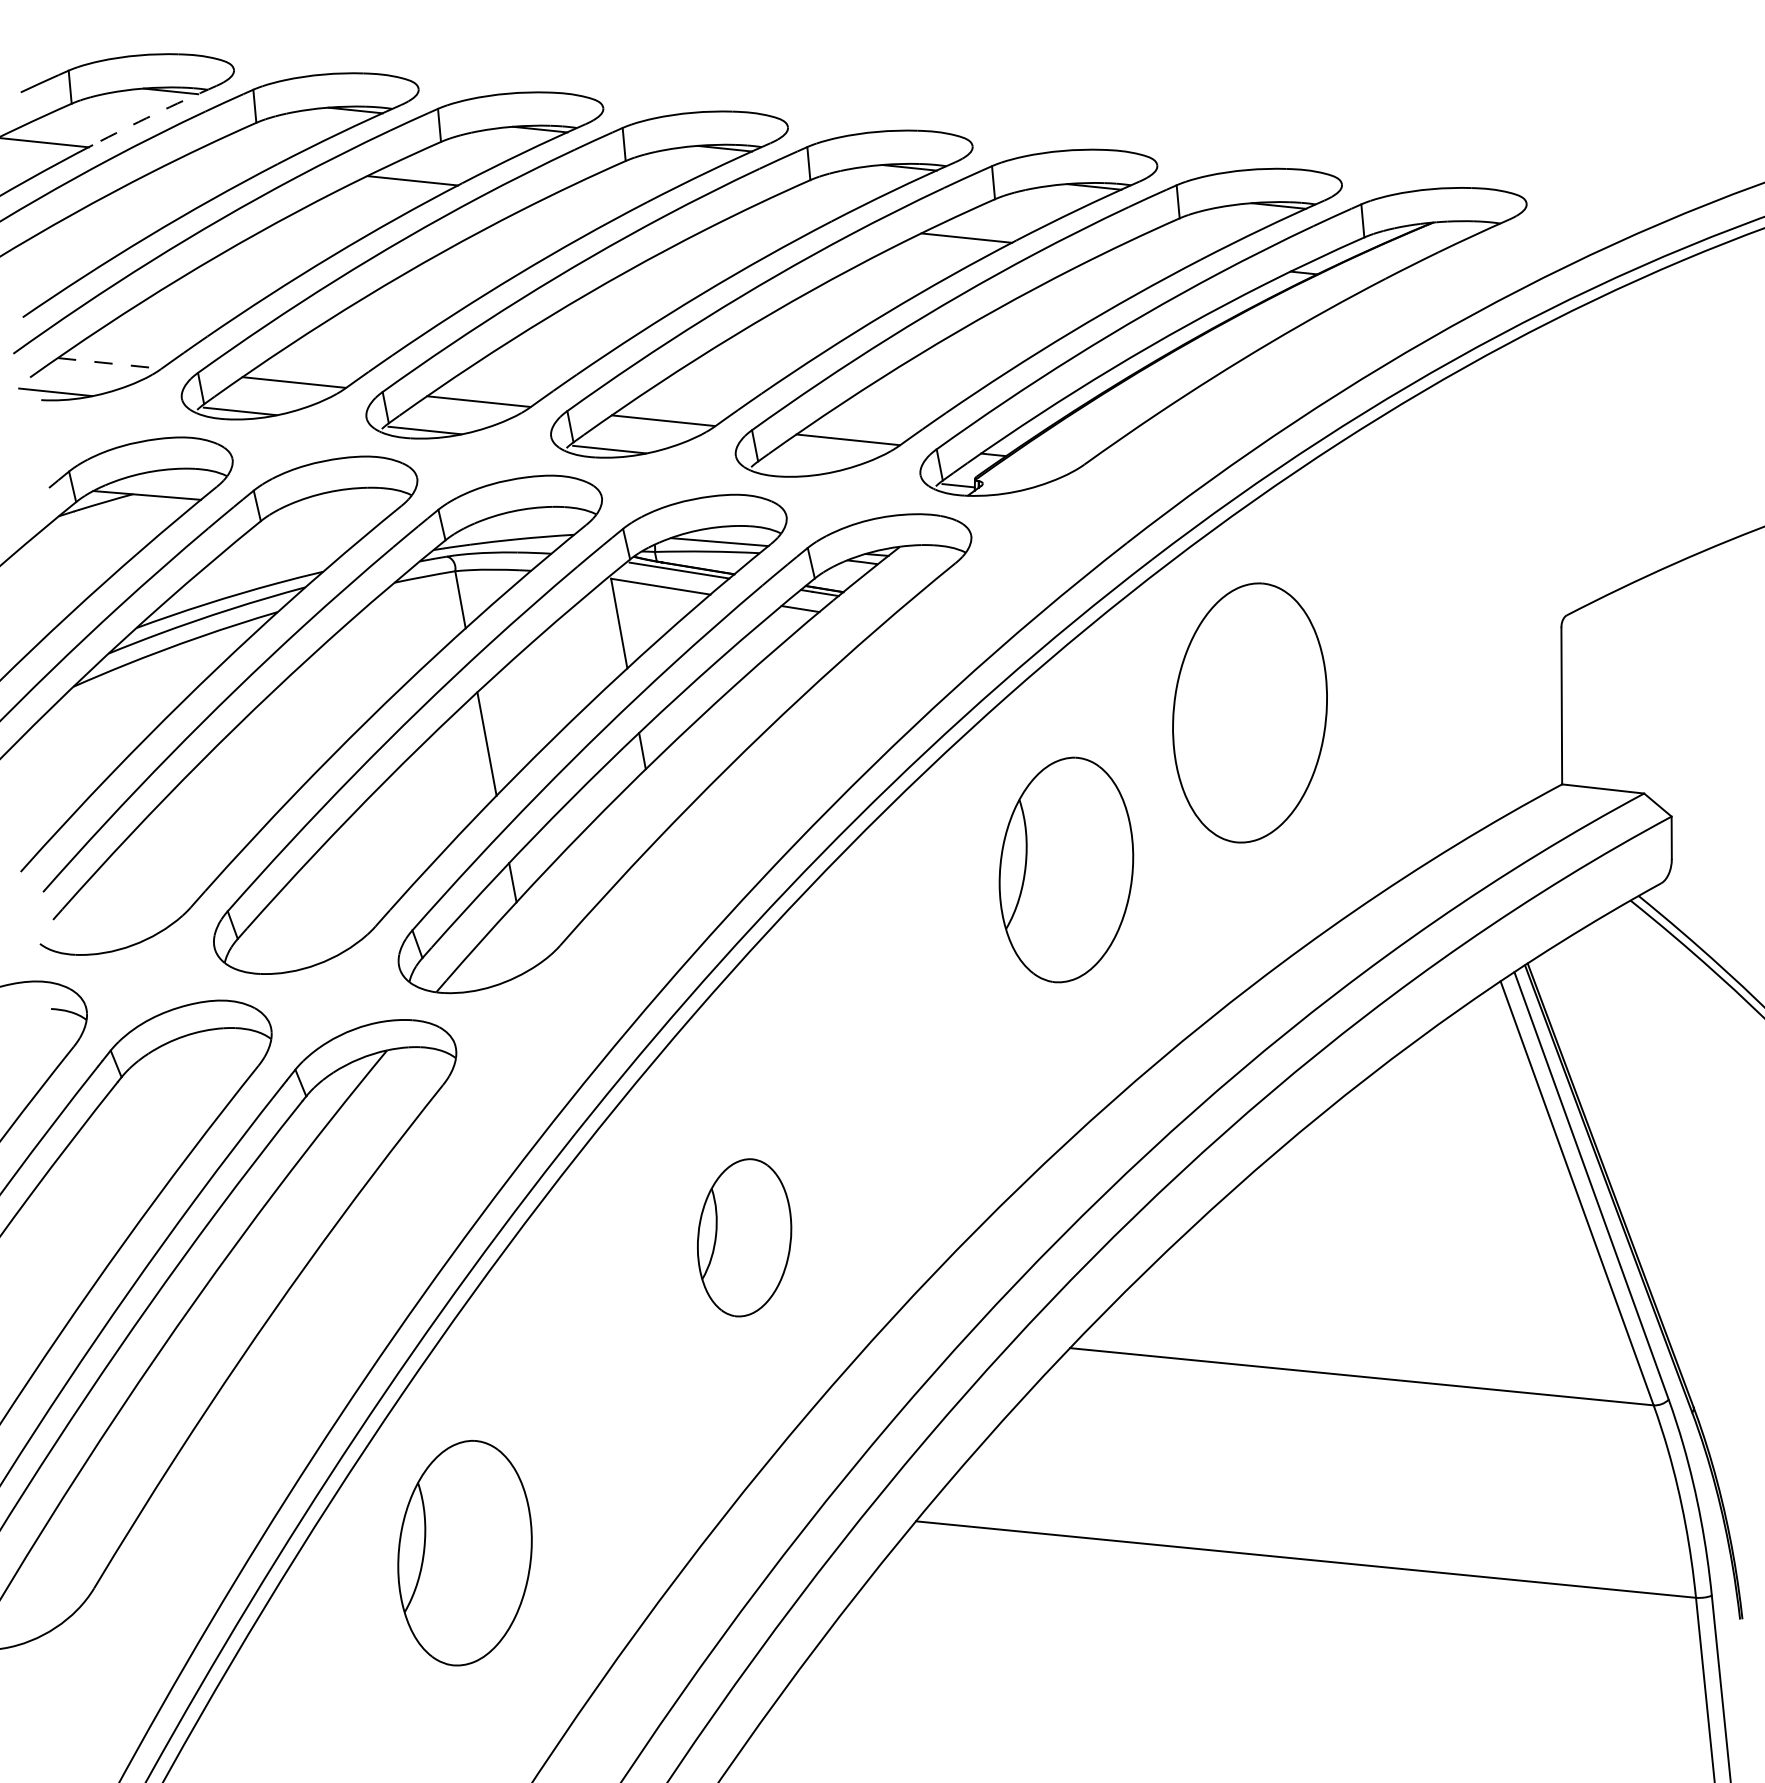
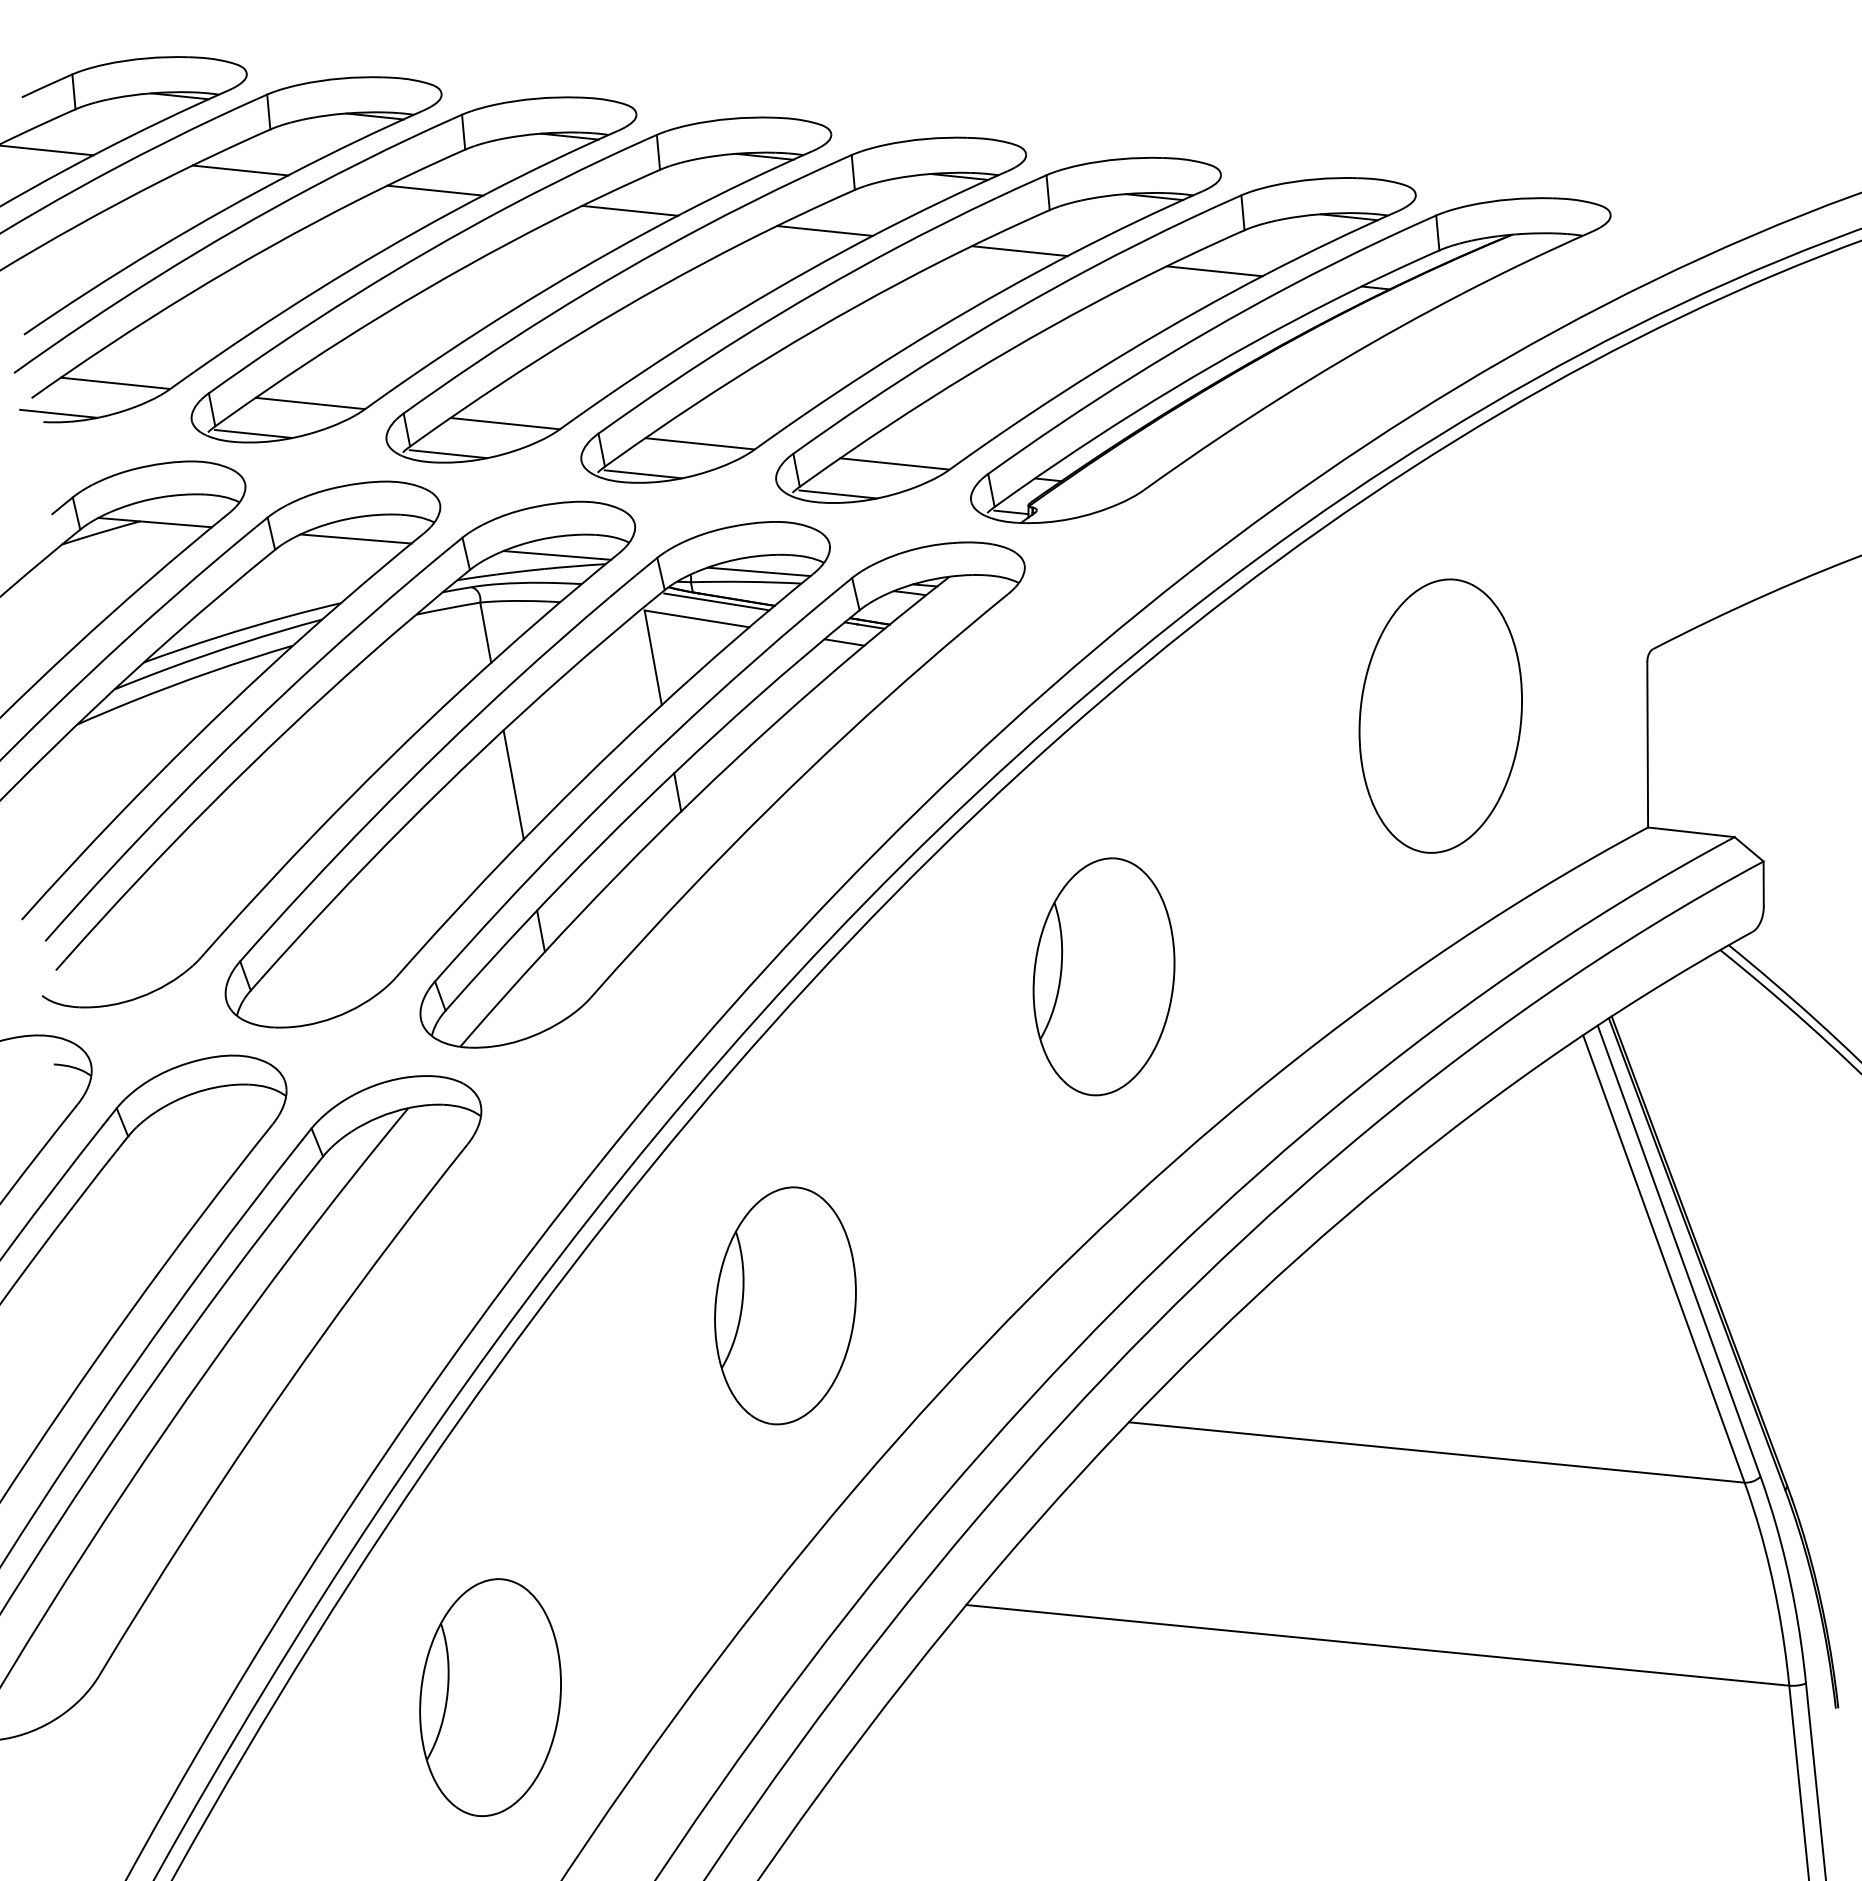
arc: (154, 114) -> (162, 120), dashed -> solid
line: (228, 161) -> (240, 170), added
line: (597, 199) -> (630, 210), added
line: (782, 218) -> (825, 230), added
line: (1151, 257) -> (1214, 271), added
line: (109, 363) -> (115, 383), dashed -> solid
line: (793, 468) -> (837, 494), added
line: (337, 510) -> (355, 538), added
line: (528, 526) -> (557, 555), added
part: (1249, 712) -> (1440, 715), moved
part: (1065, 869) -> (1103, 976), moved
part: (744, 1237) -> (785, 1305), size x1.43
part: (464, 1553) -> (490, 1697), moved

